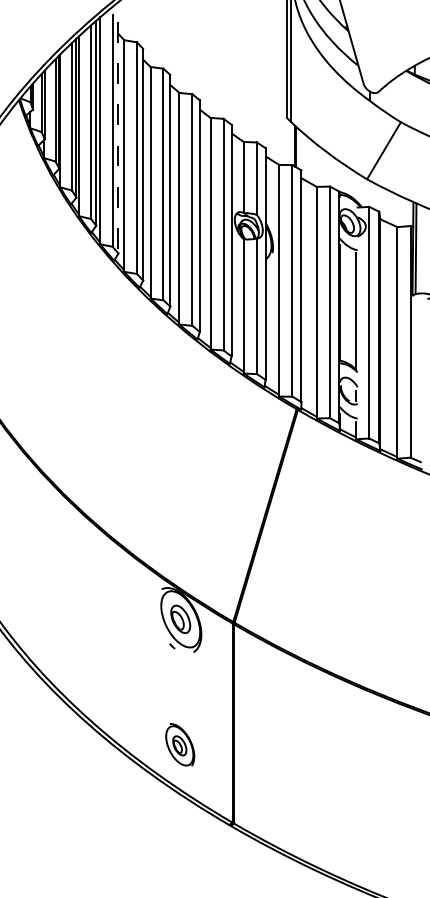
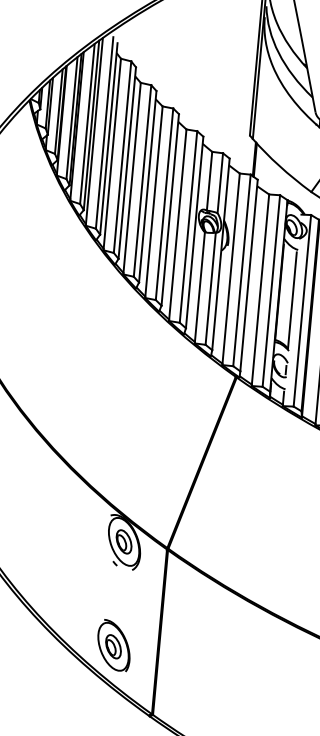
line: (118, 137) -> (108, 138), dashed -> solid
part: (180, 744) -> (114, 645), size x1.43

